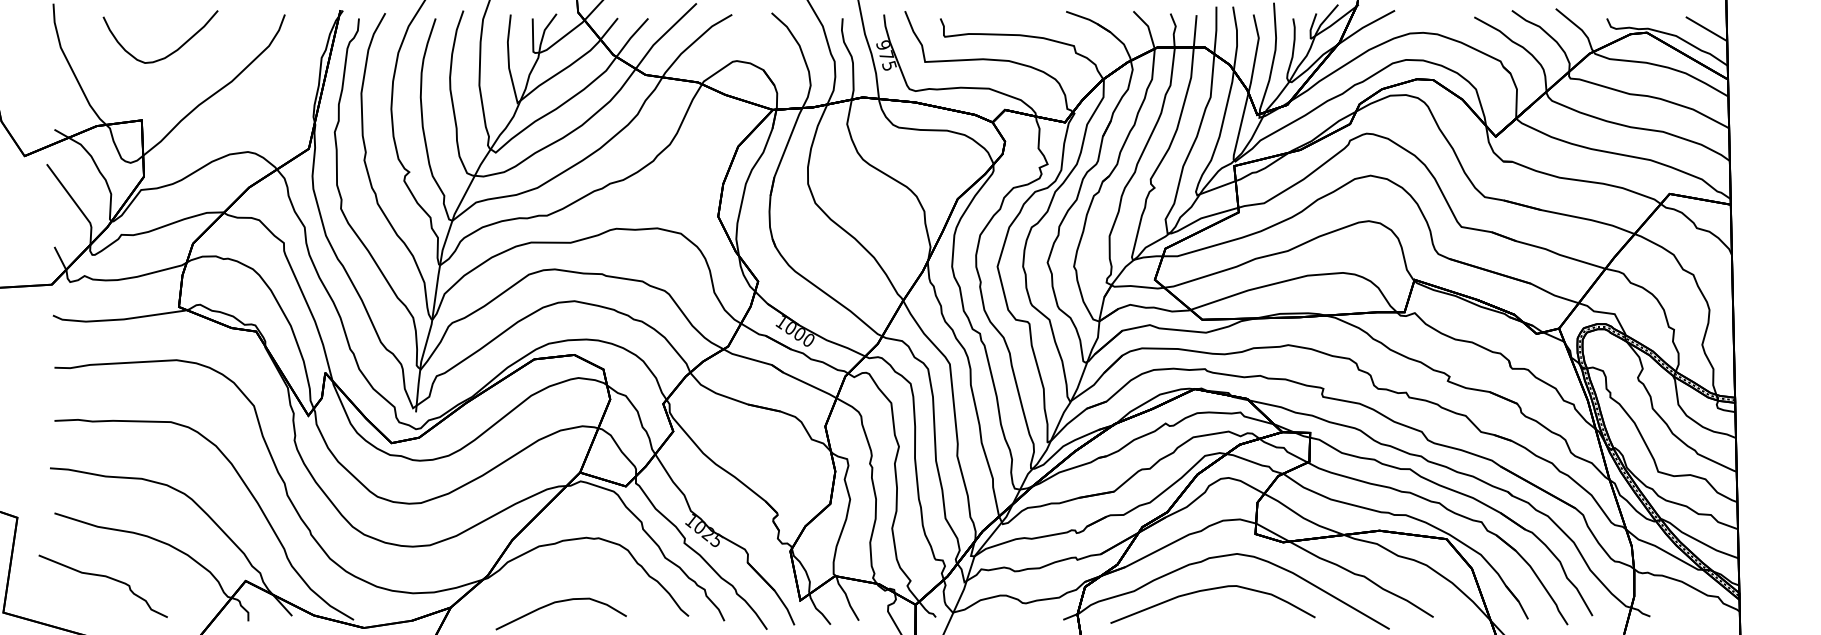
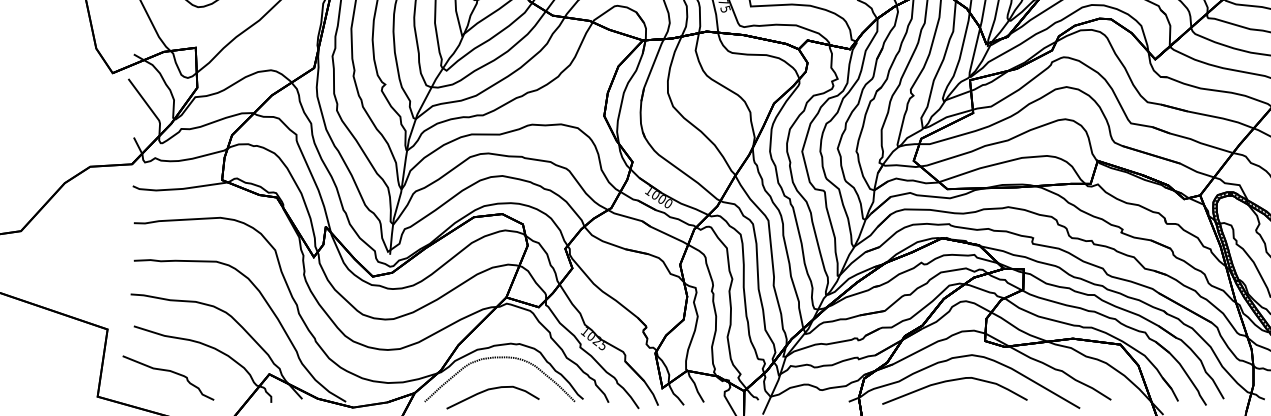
curve: (570, 558) -> (499, 358), added

